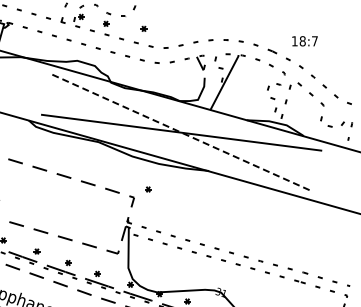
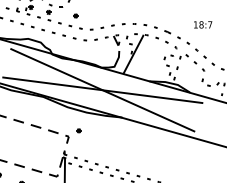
text: (304, 41) -> (202, 25), moved
line: (181, 132) -> (102, 90), dashed -> solid

